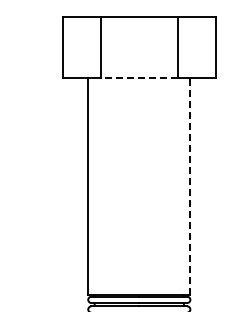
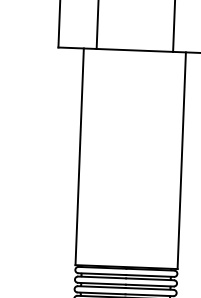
line: (138, 78) -> (134, 50), dashed -> solid
line: (190, 186) -> (181, 160), dashed -> solid

